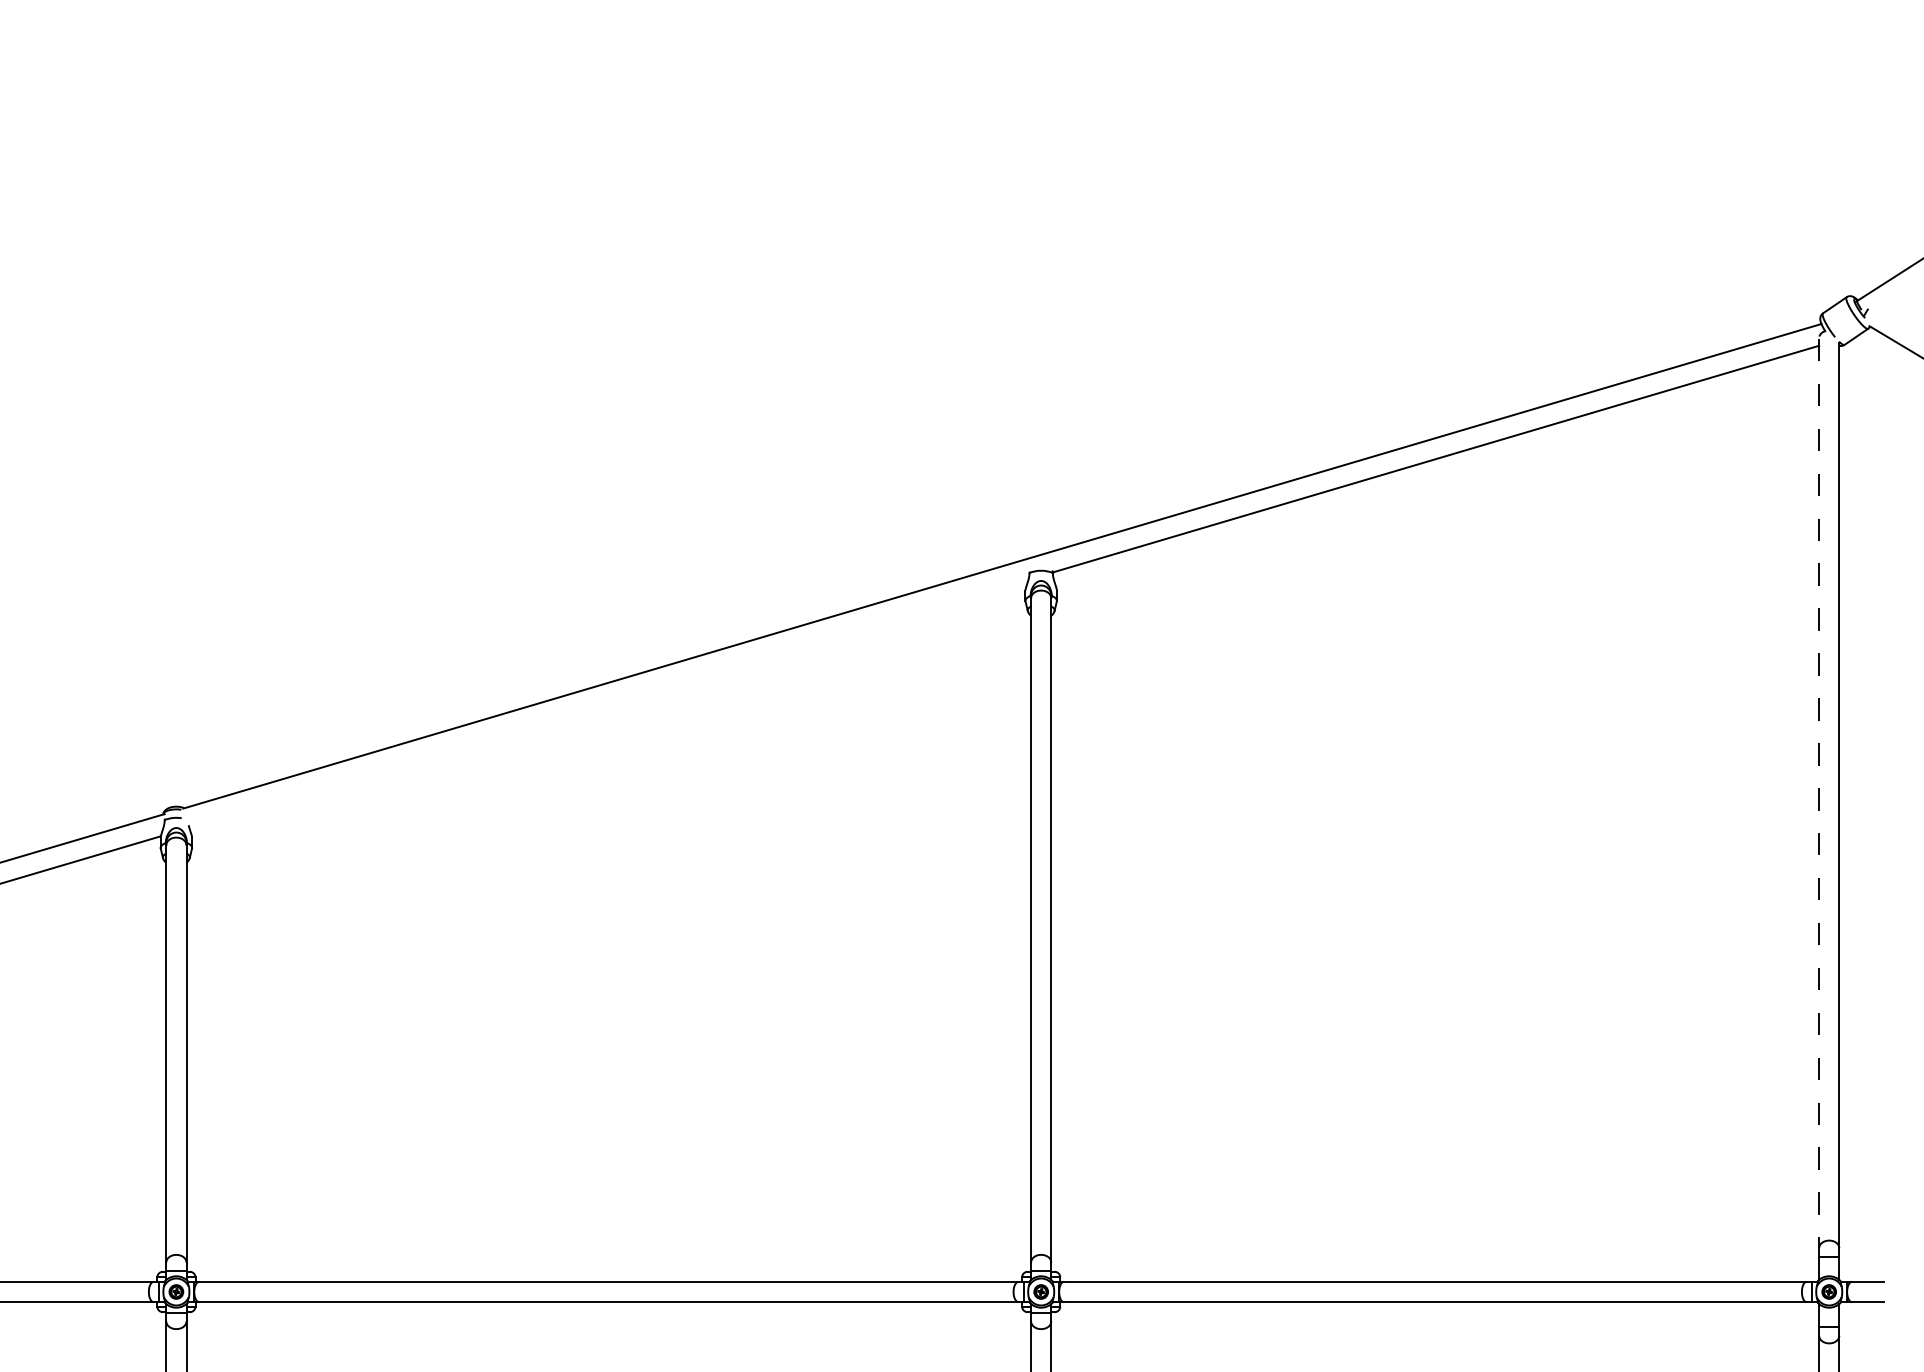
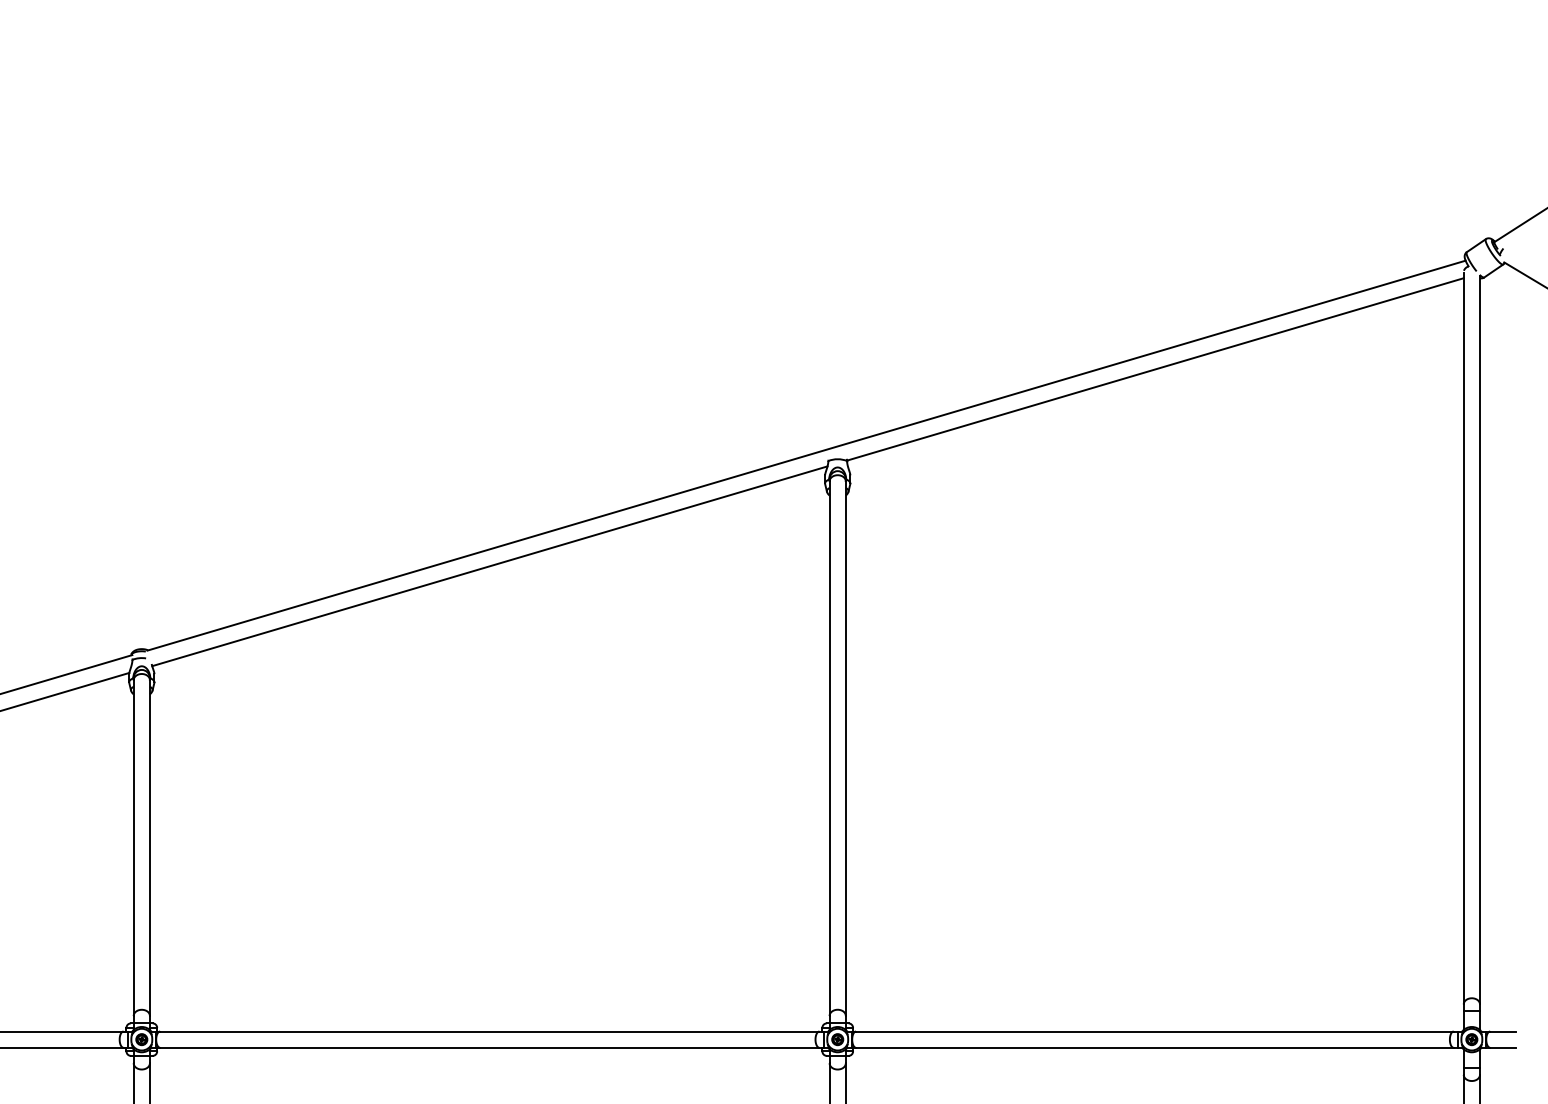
line: (608, 703) -> (489, 566), added
line: (1819, 793) -> (1464, 638), dashed -> solid

